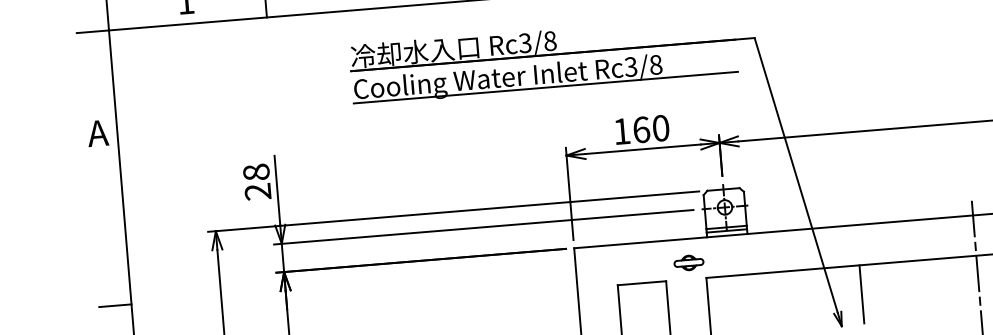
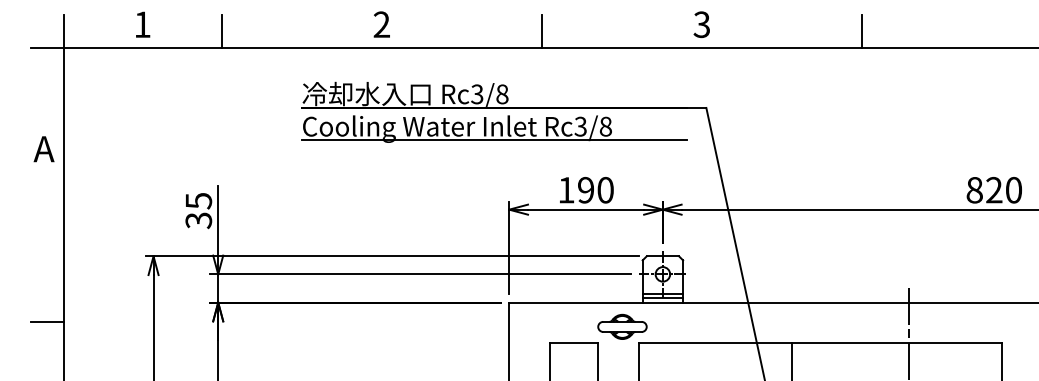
text: (641, 129) -> (586, 189), 160 -> 190
text: (256, 181) -> (198, 210), 28 -> 35
part: (688, 262) -> (622, 326), size x1.67

